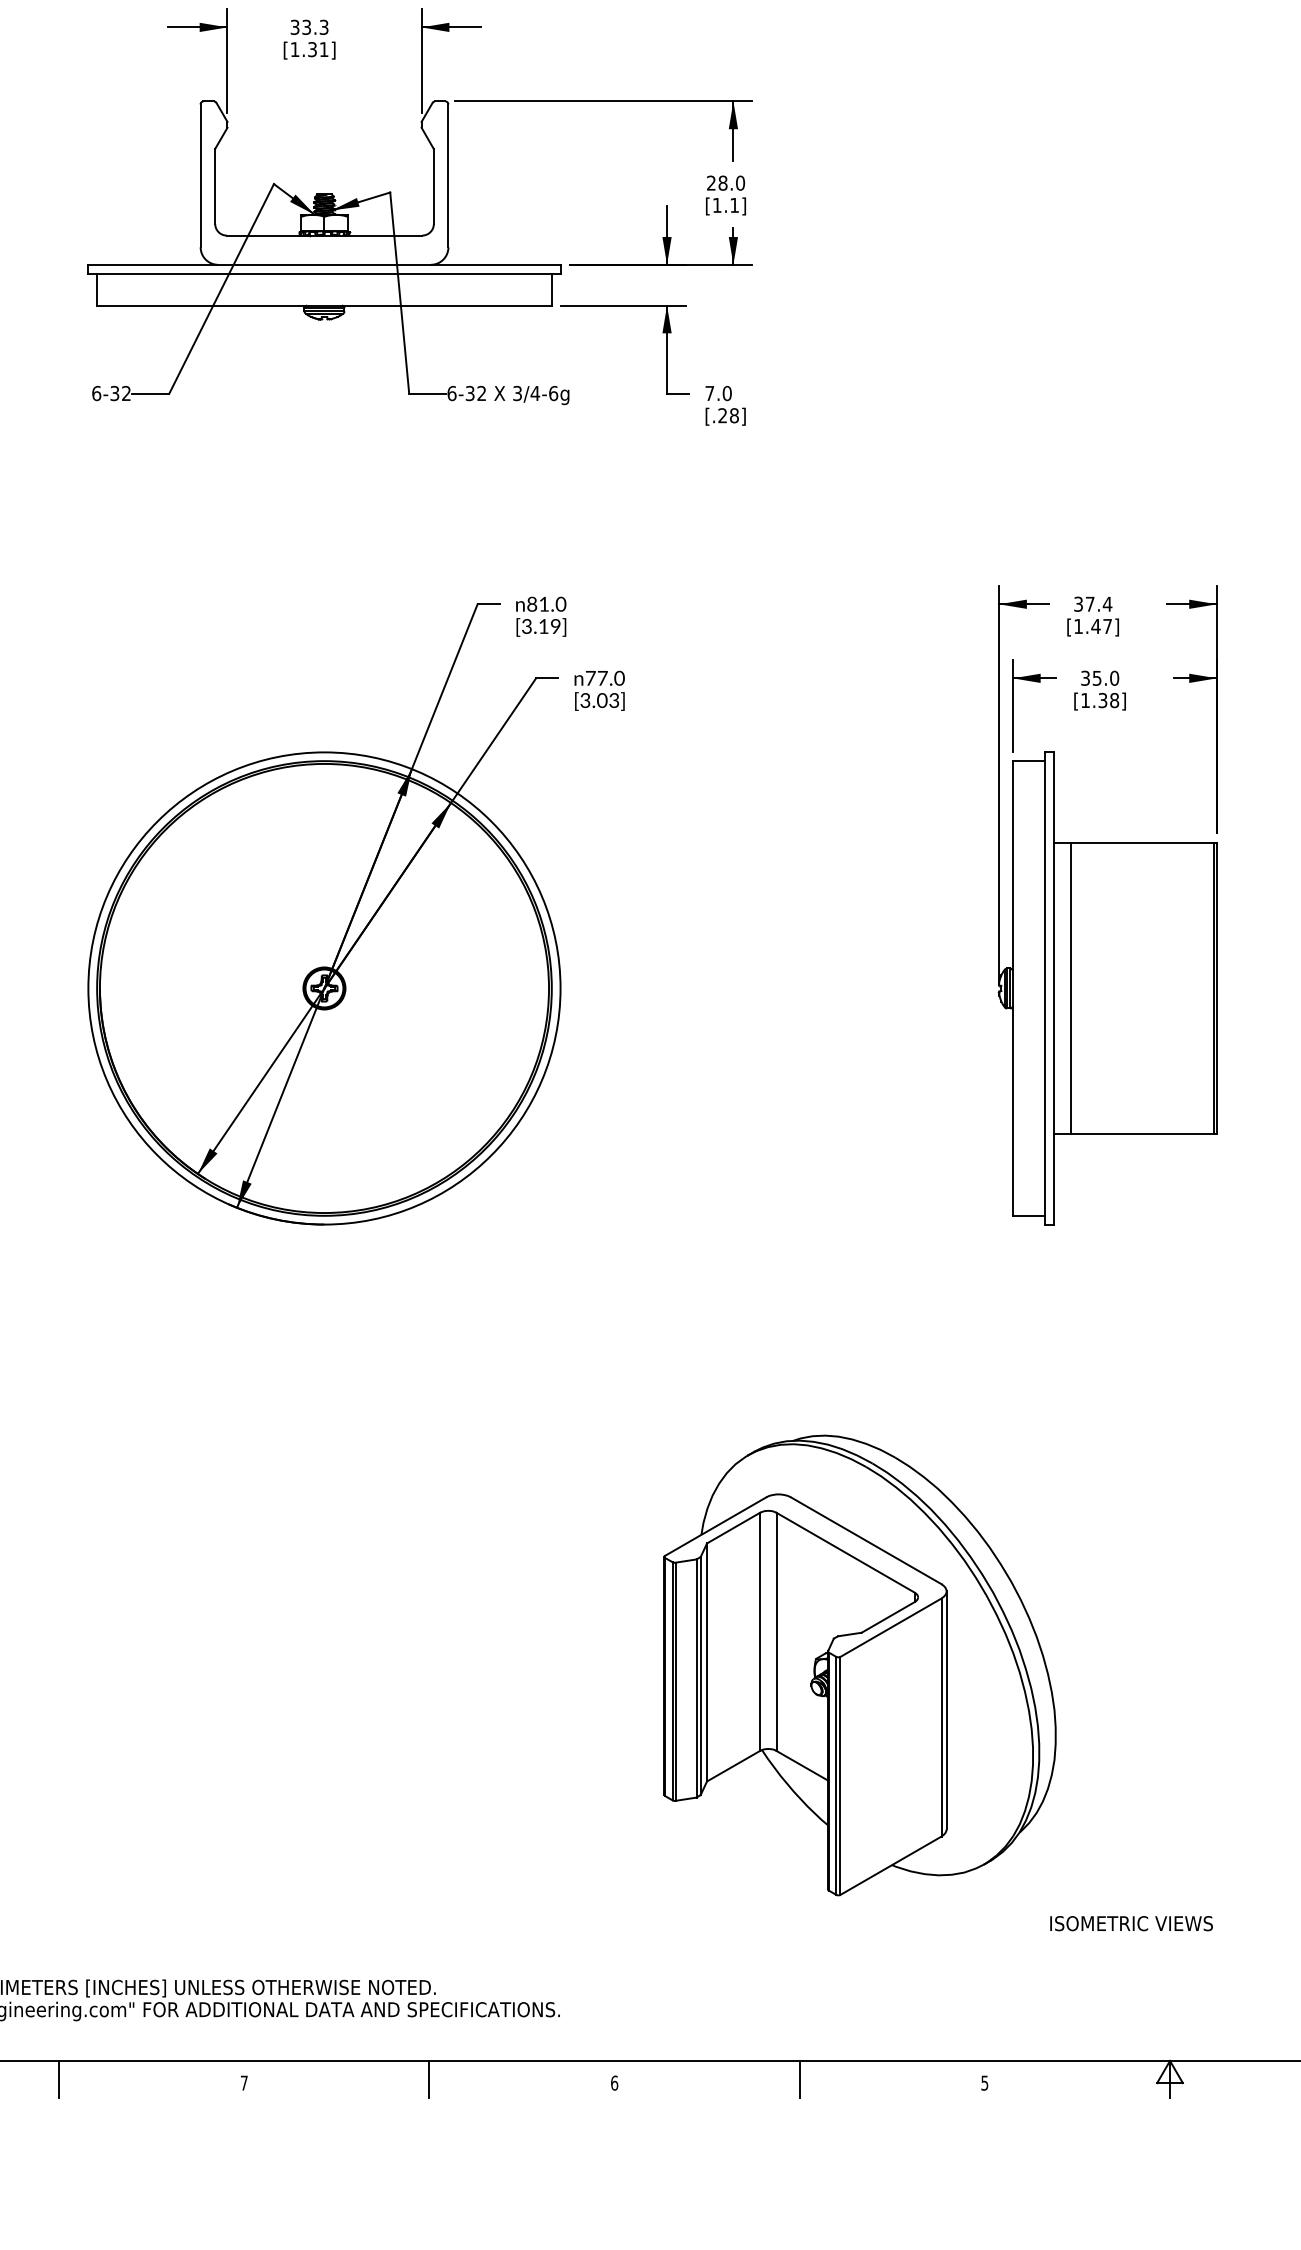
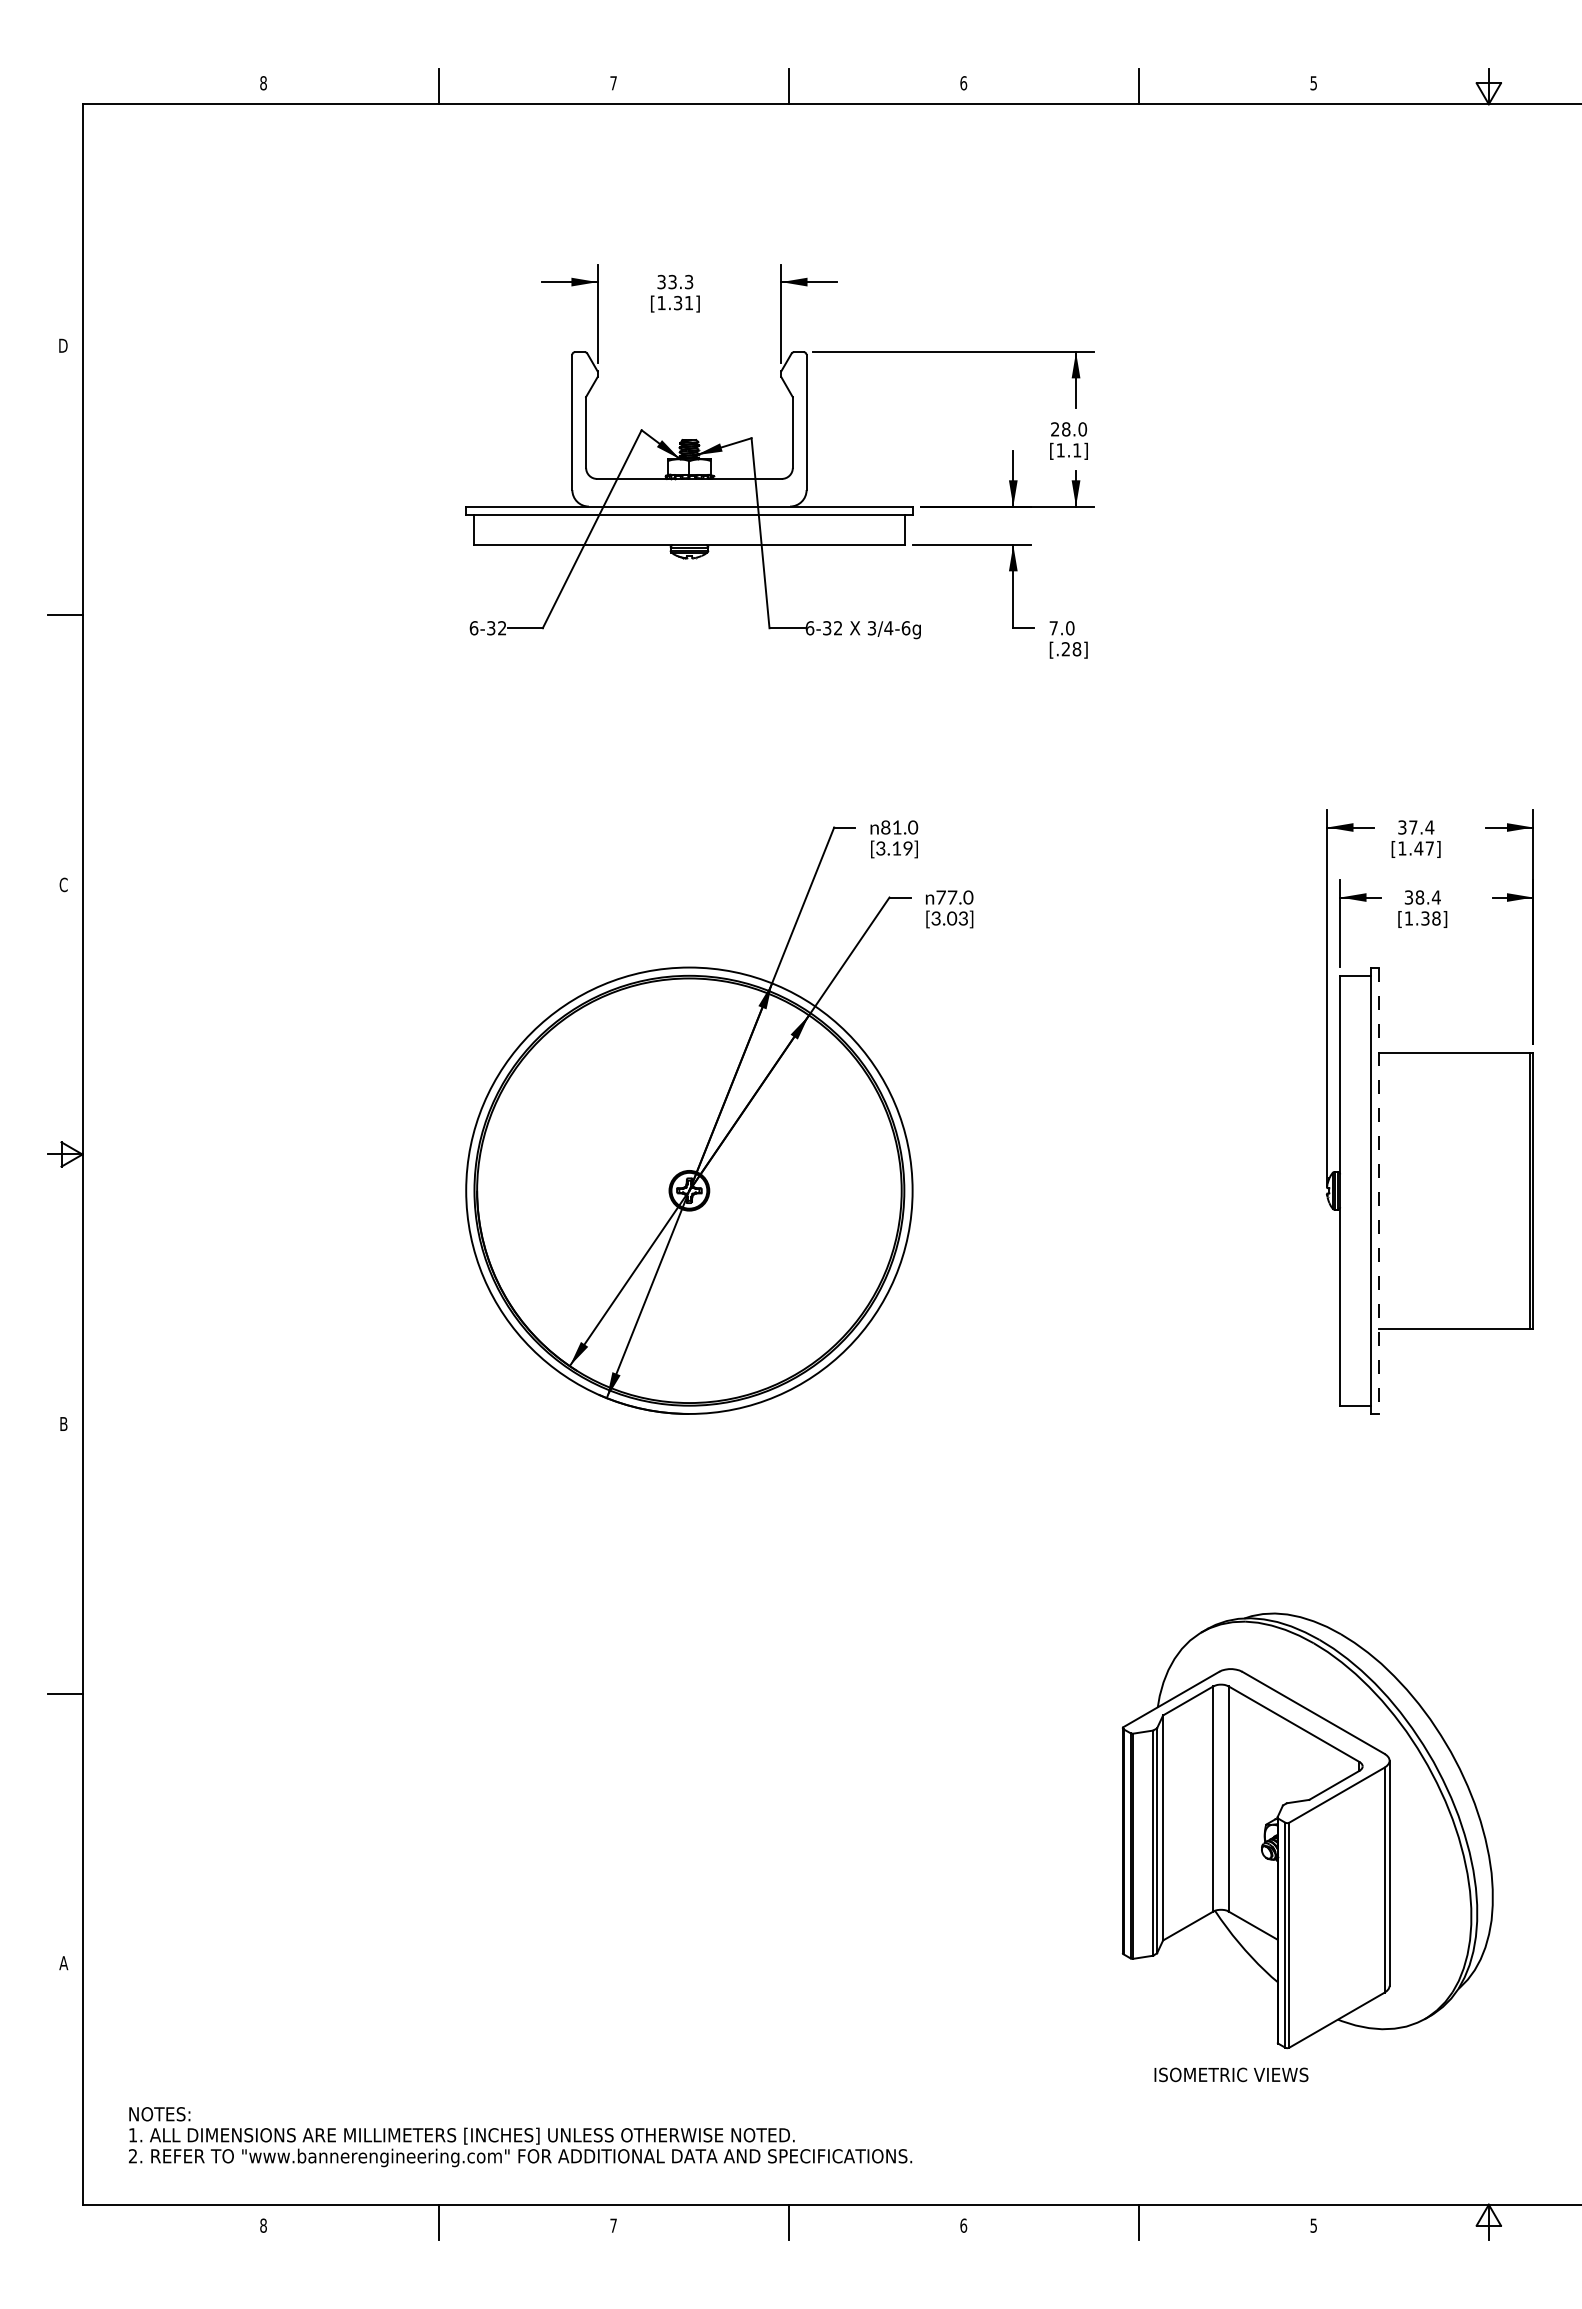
text: (1105, 678) -> (1427, 897), 35.0 -> 38.4
line: (1071, 988) -> (1395, 1190), removed
line: (1053, 989) -> (1378, 1191), solid -> dashed
part: (859, 1665) -> (1307, 1830), moved
text: (1131, 1923) -> (1231, 2074), moved

